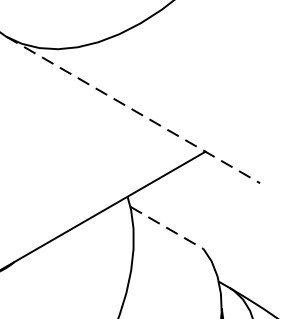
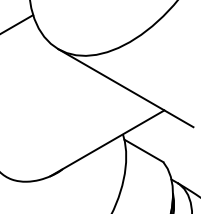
line: (132, 110) -> (125, 88), dashed -> solid
line: (168, 228) -> (144, 151), dashed -> solid

